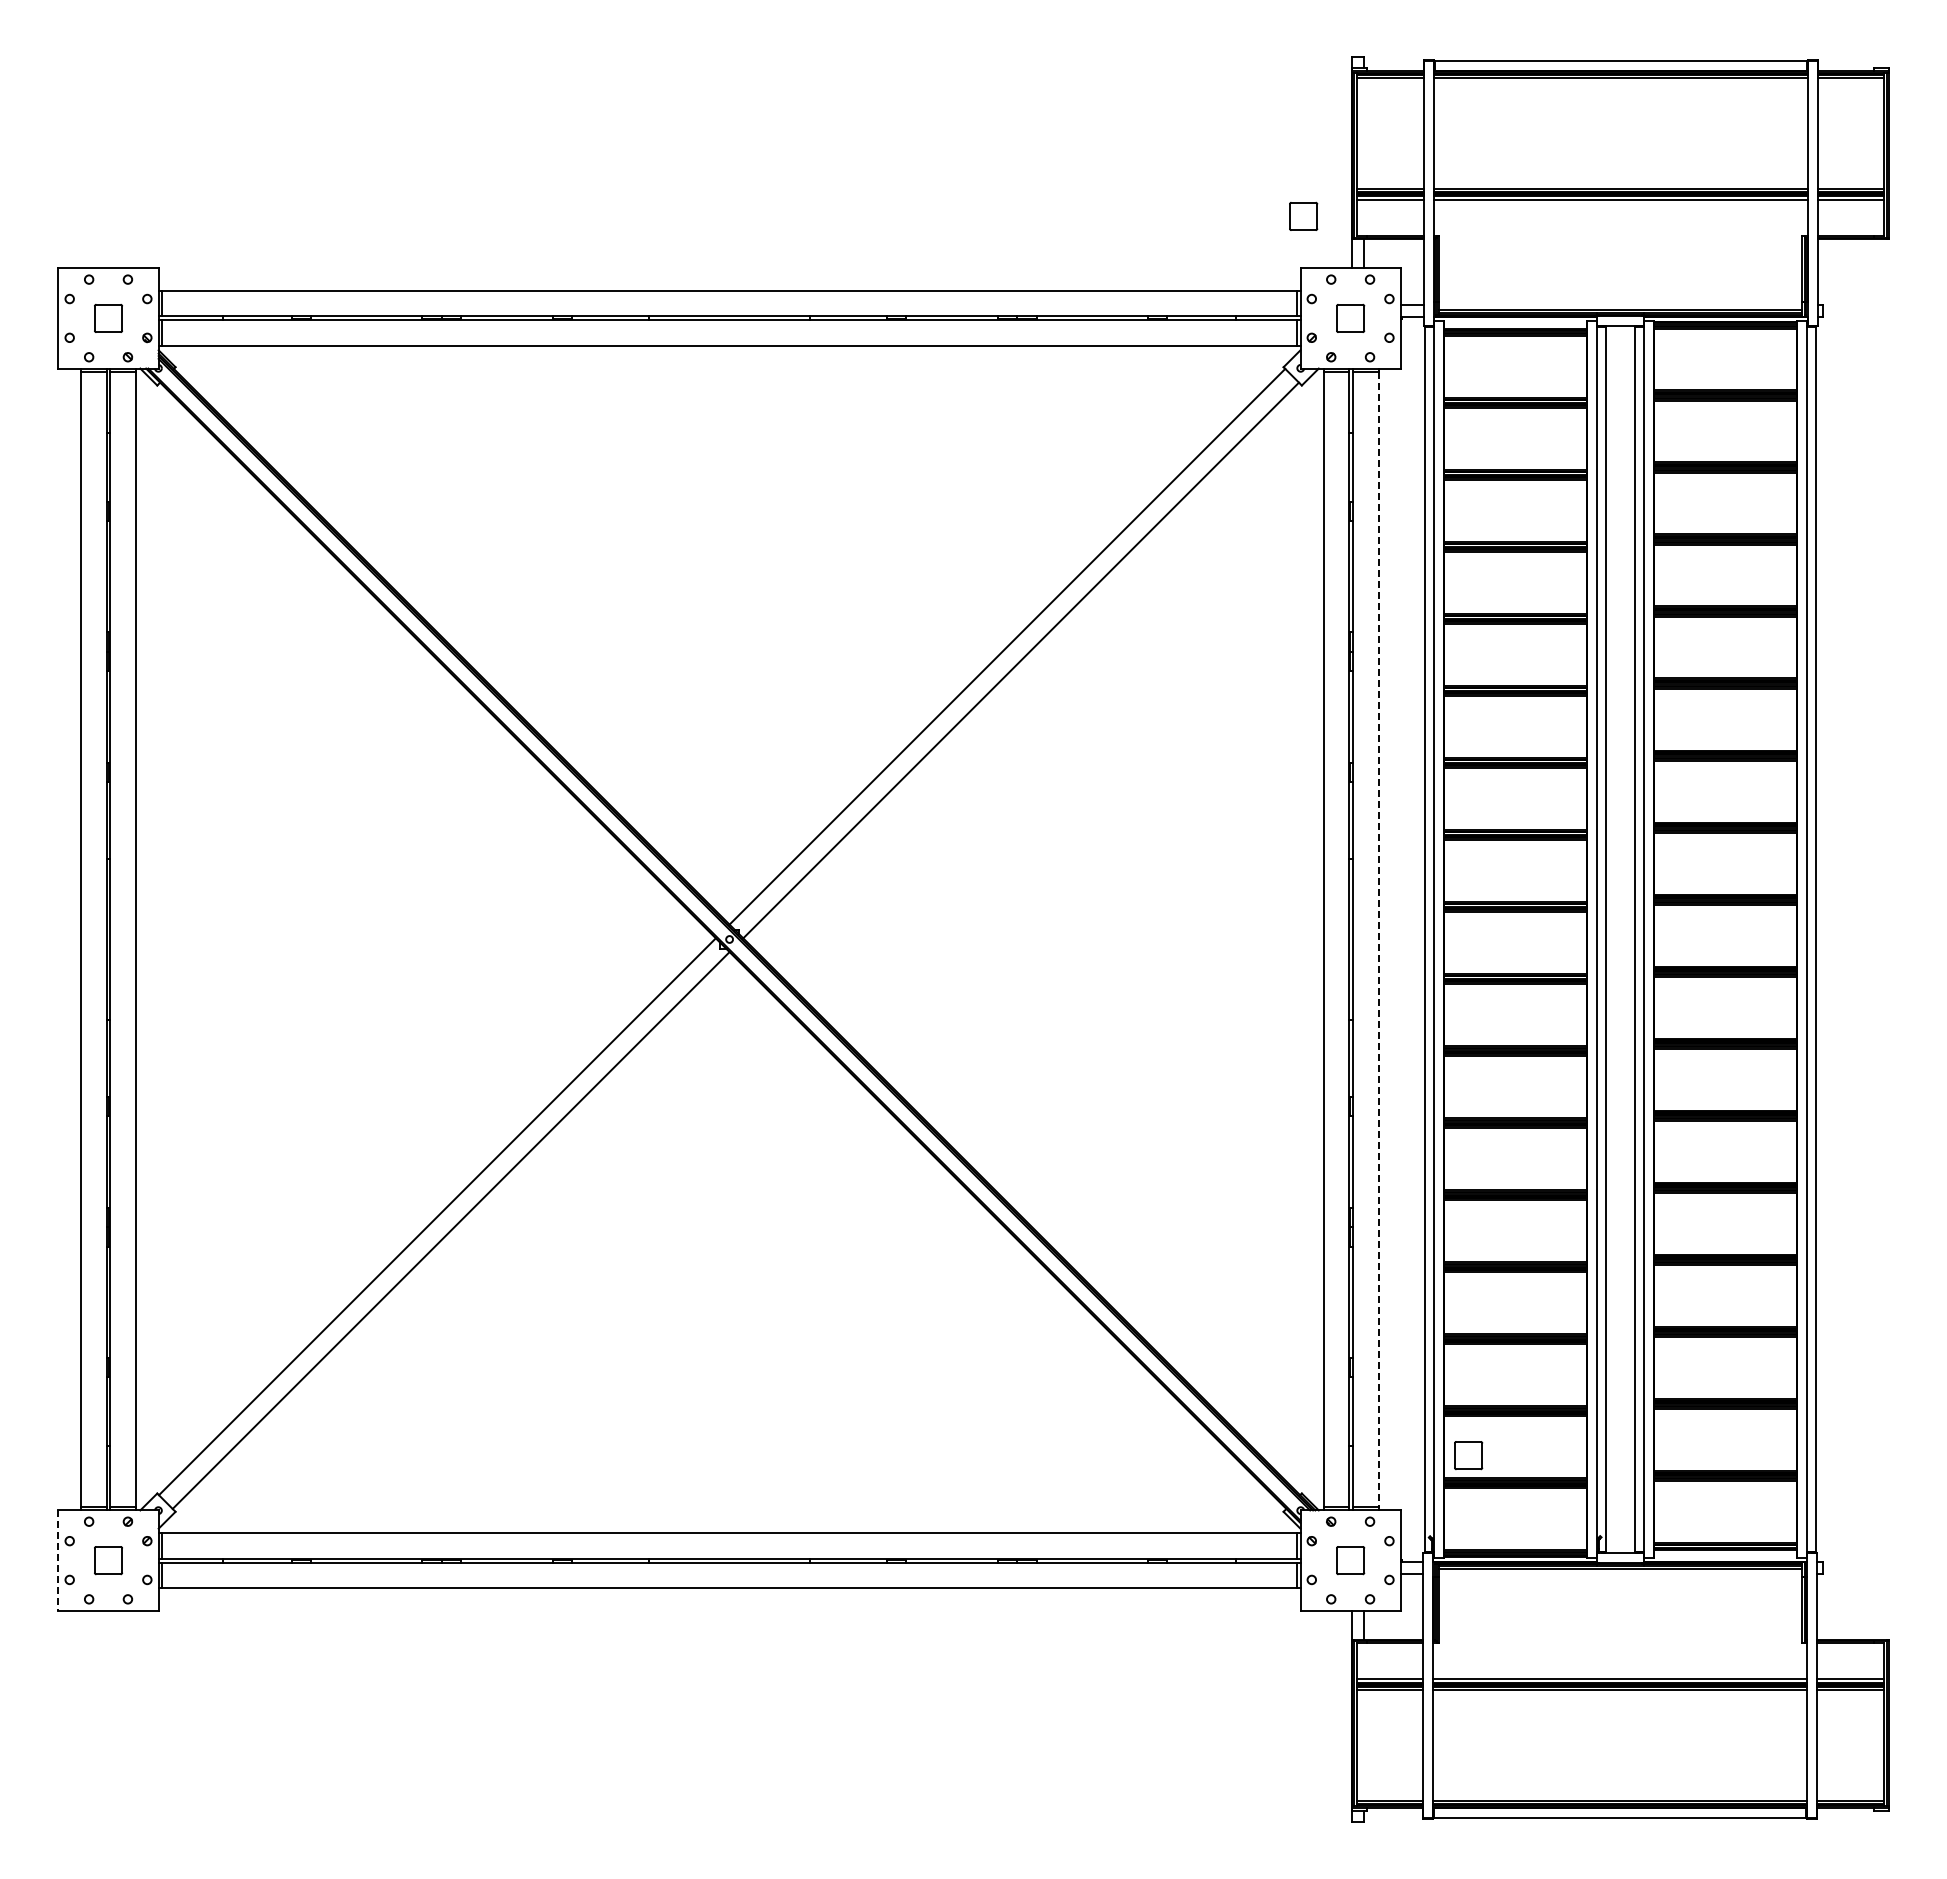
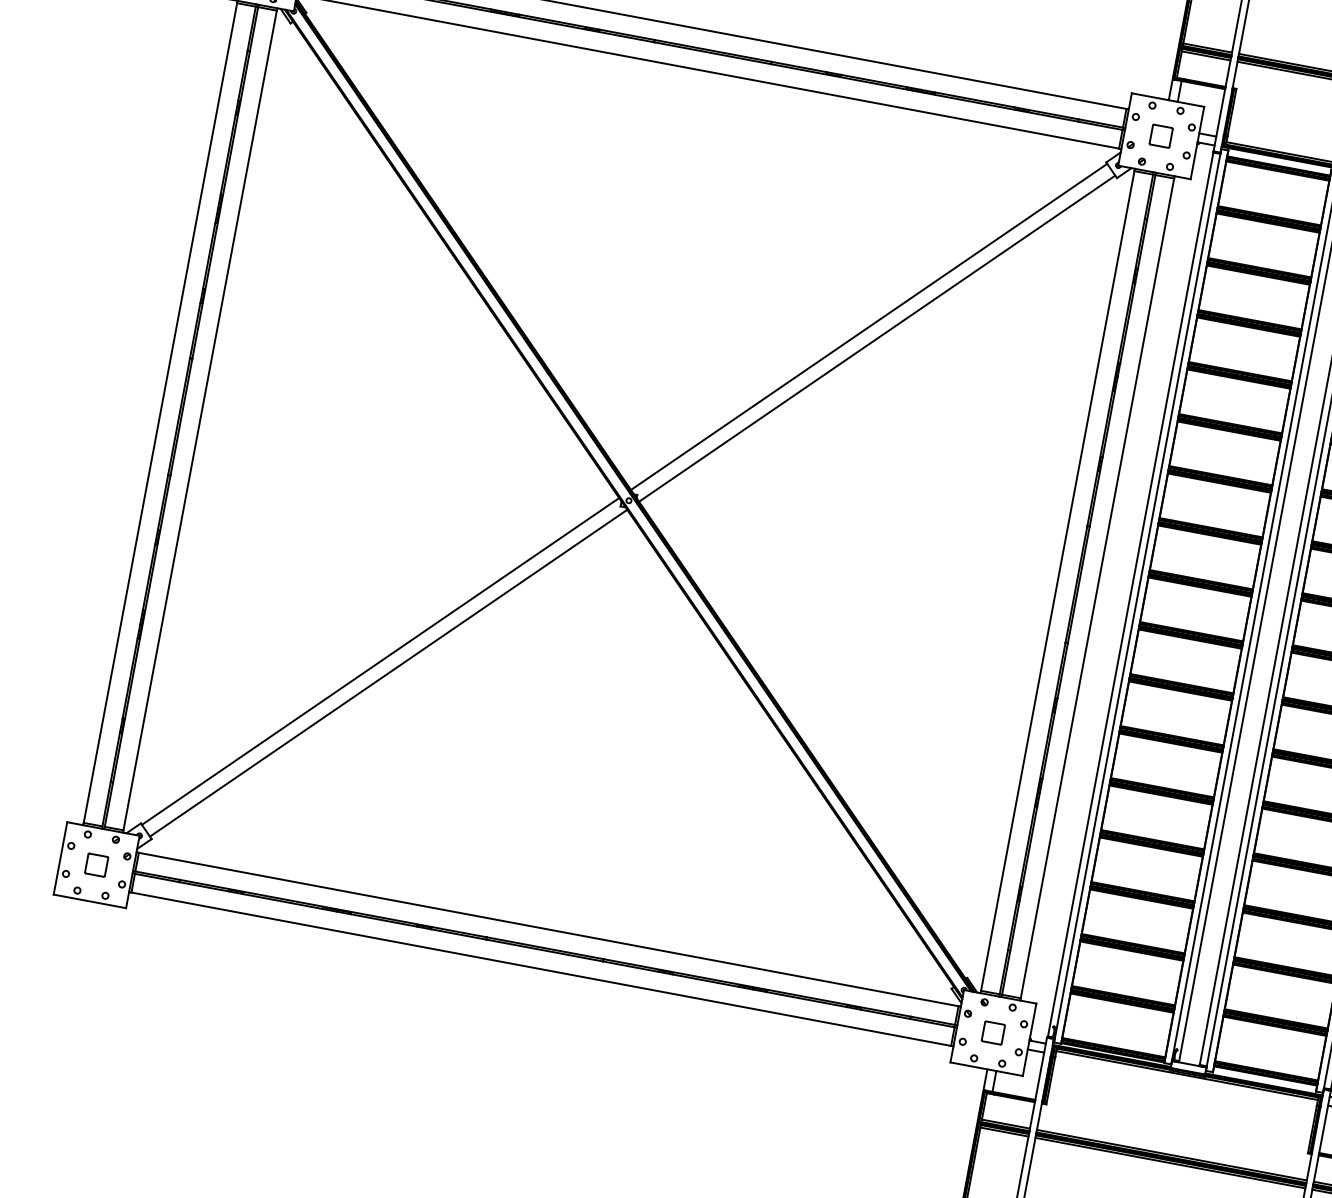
part: (1303, 215) -> (1141, 55), removed
line: (1378, 939) -> (1097, 588), dashed -> solid
part: (1468, 1455) -> (1092, 973), removed
line: (58, 1561) -> (60, 859), dashed -> solid

